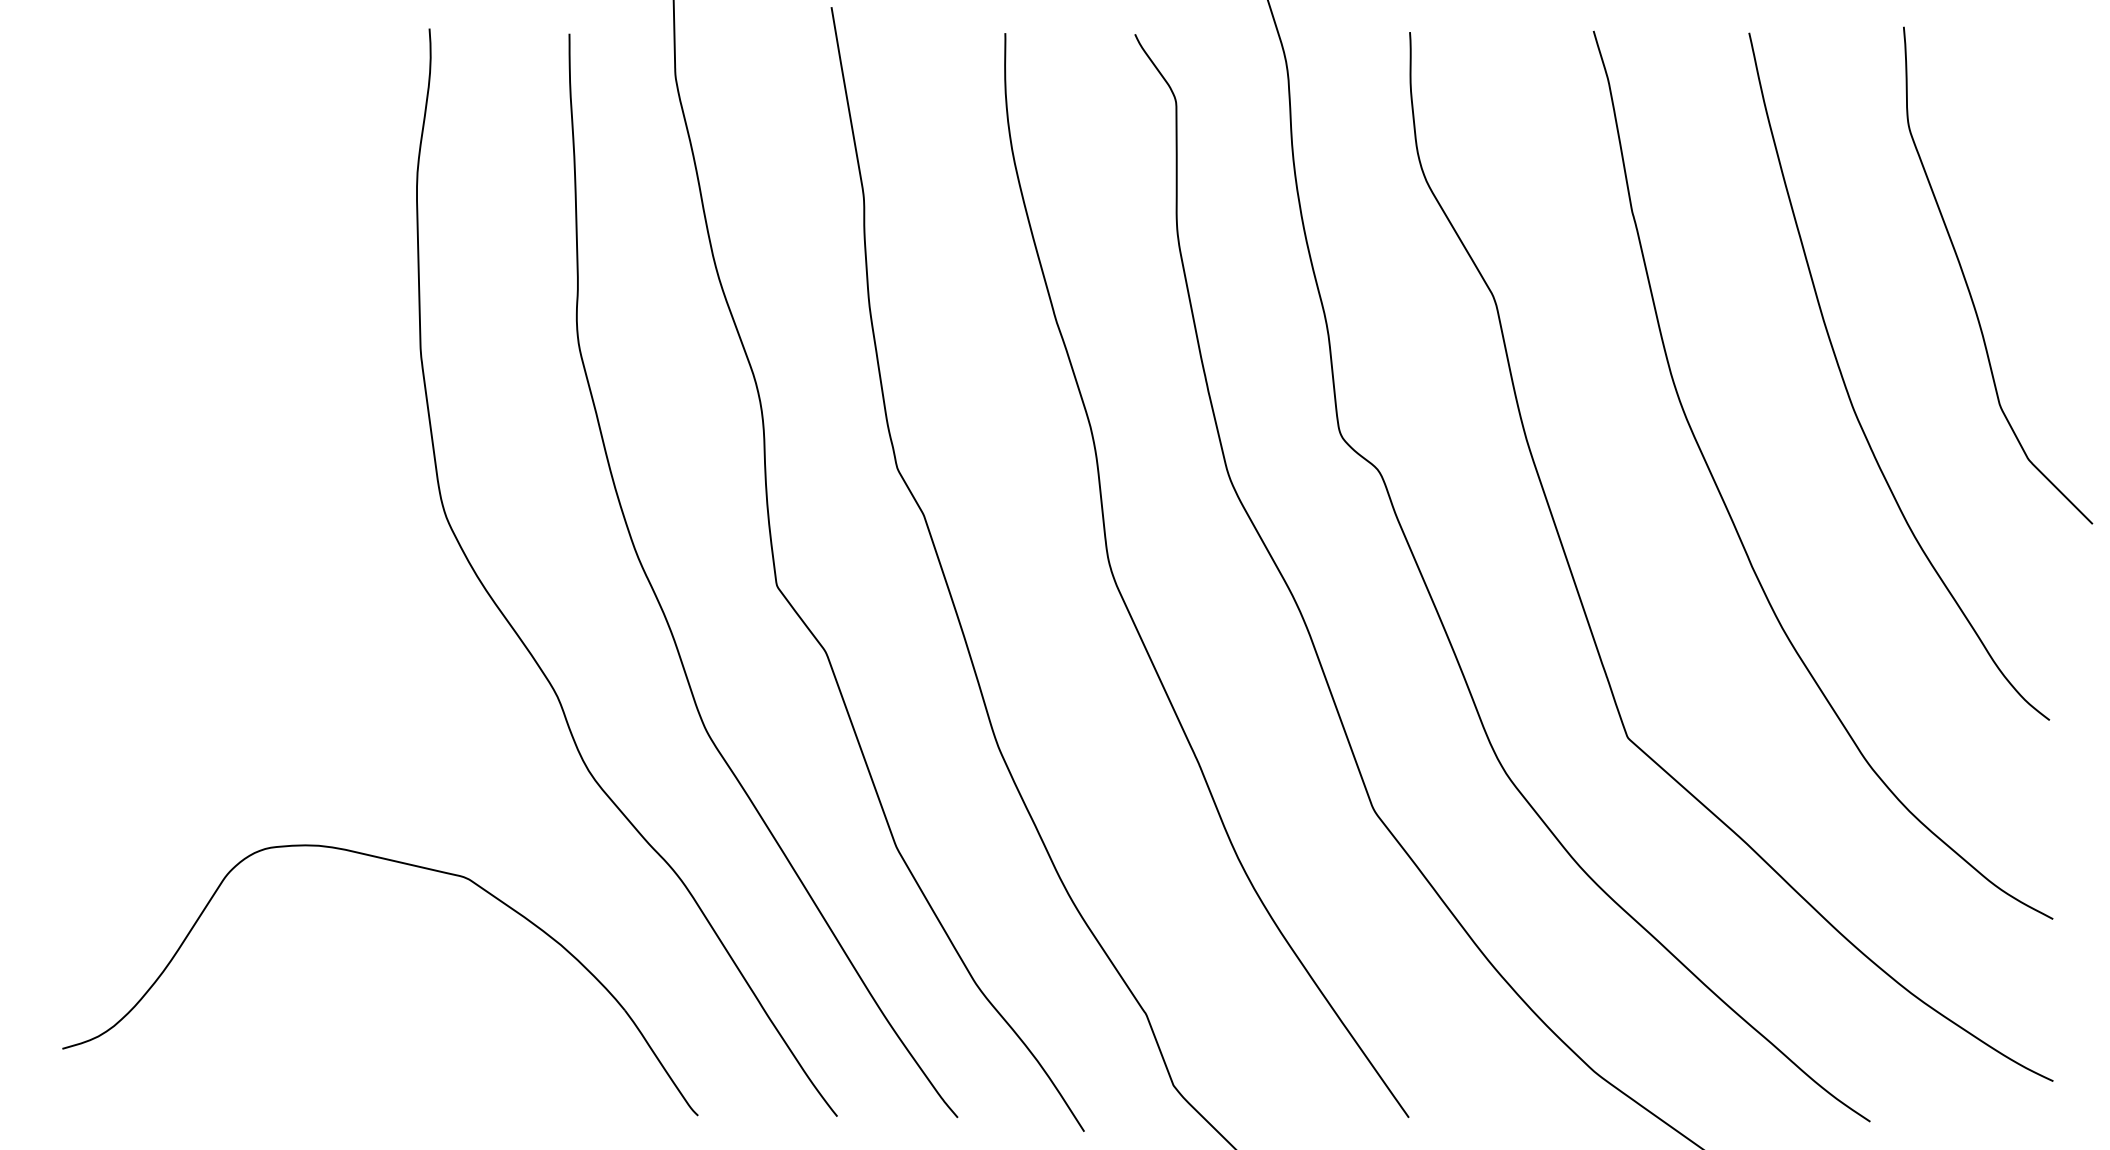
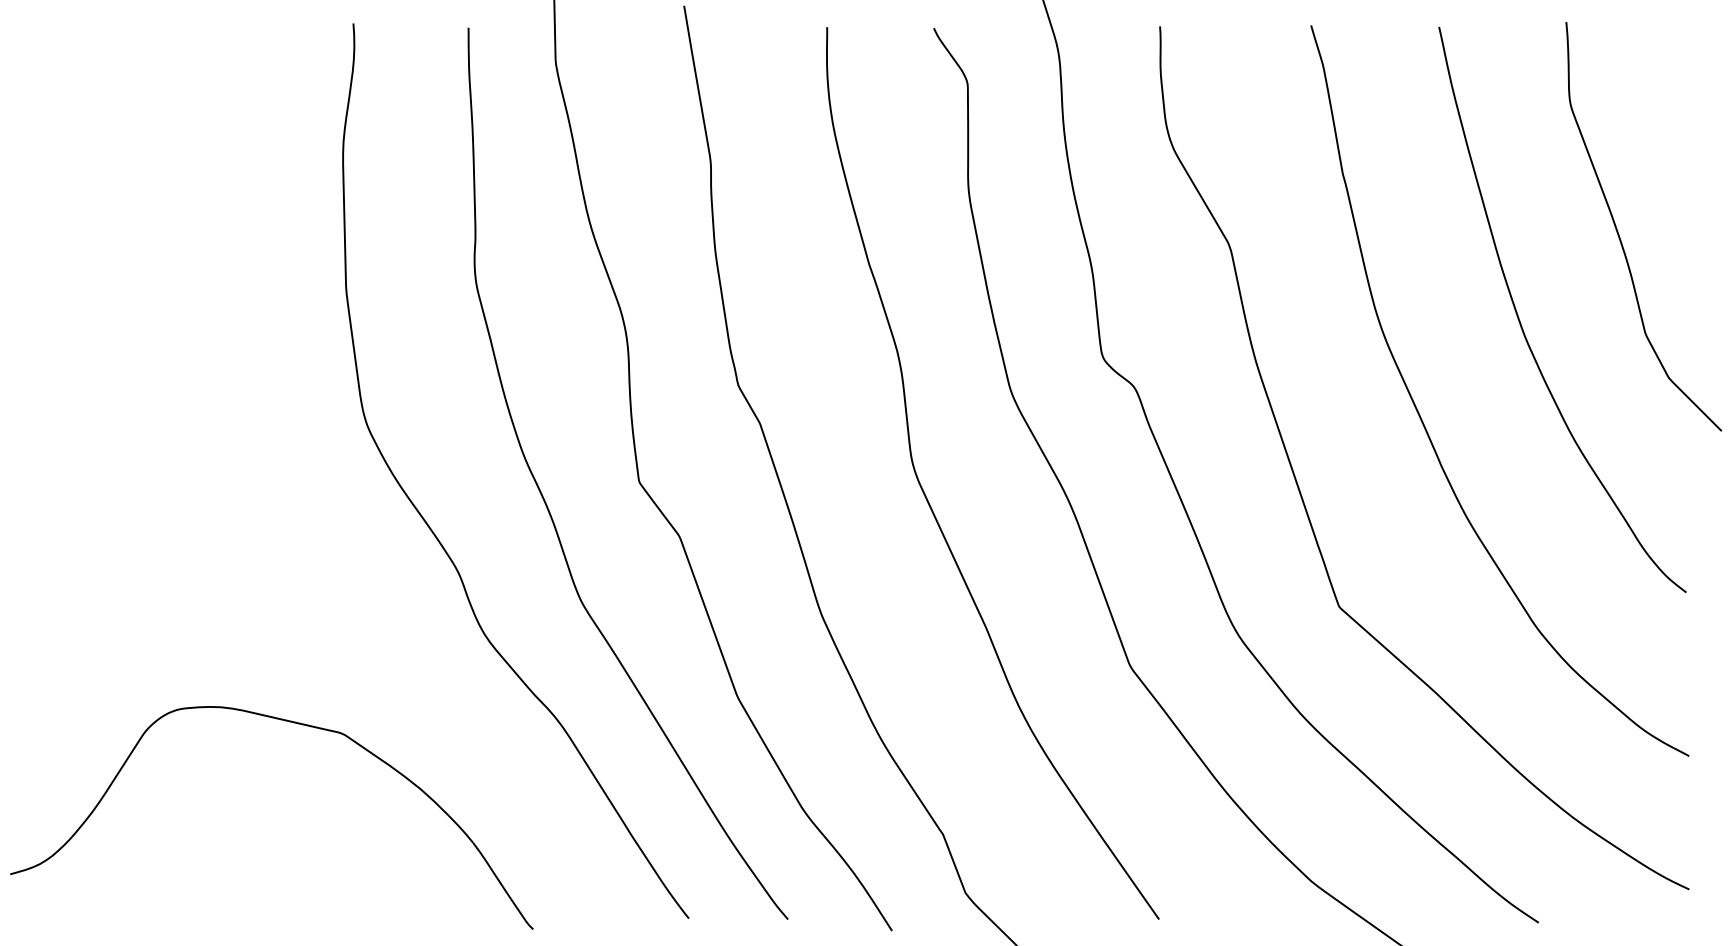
part: (403, 864) -> (290, 722), moved

